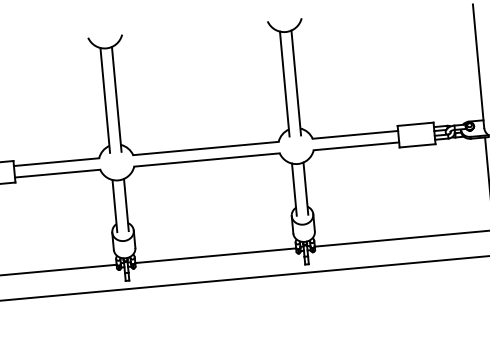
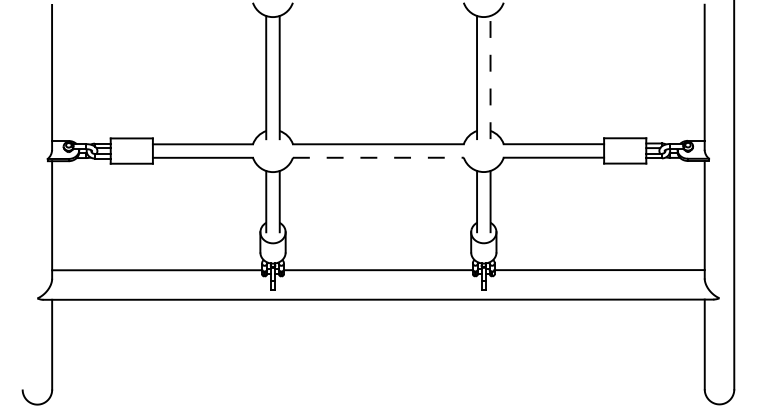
line: (296, 82) -> (490, 77), solid -> dashed
line: (207, 159) -> (378, 157), solid -> dashed

